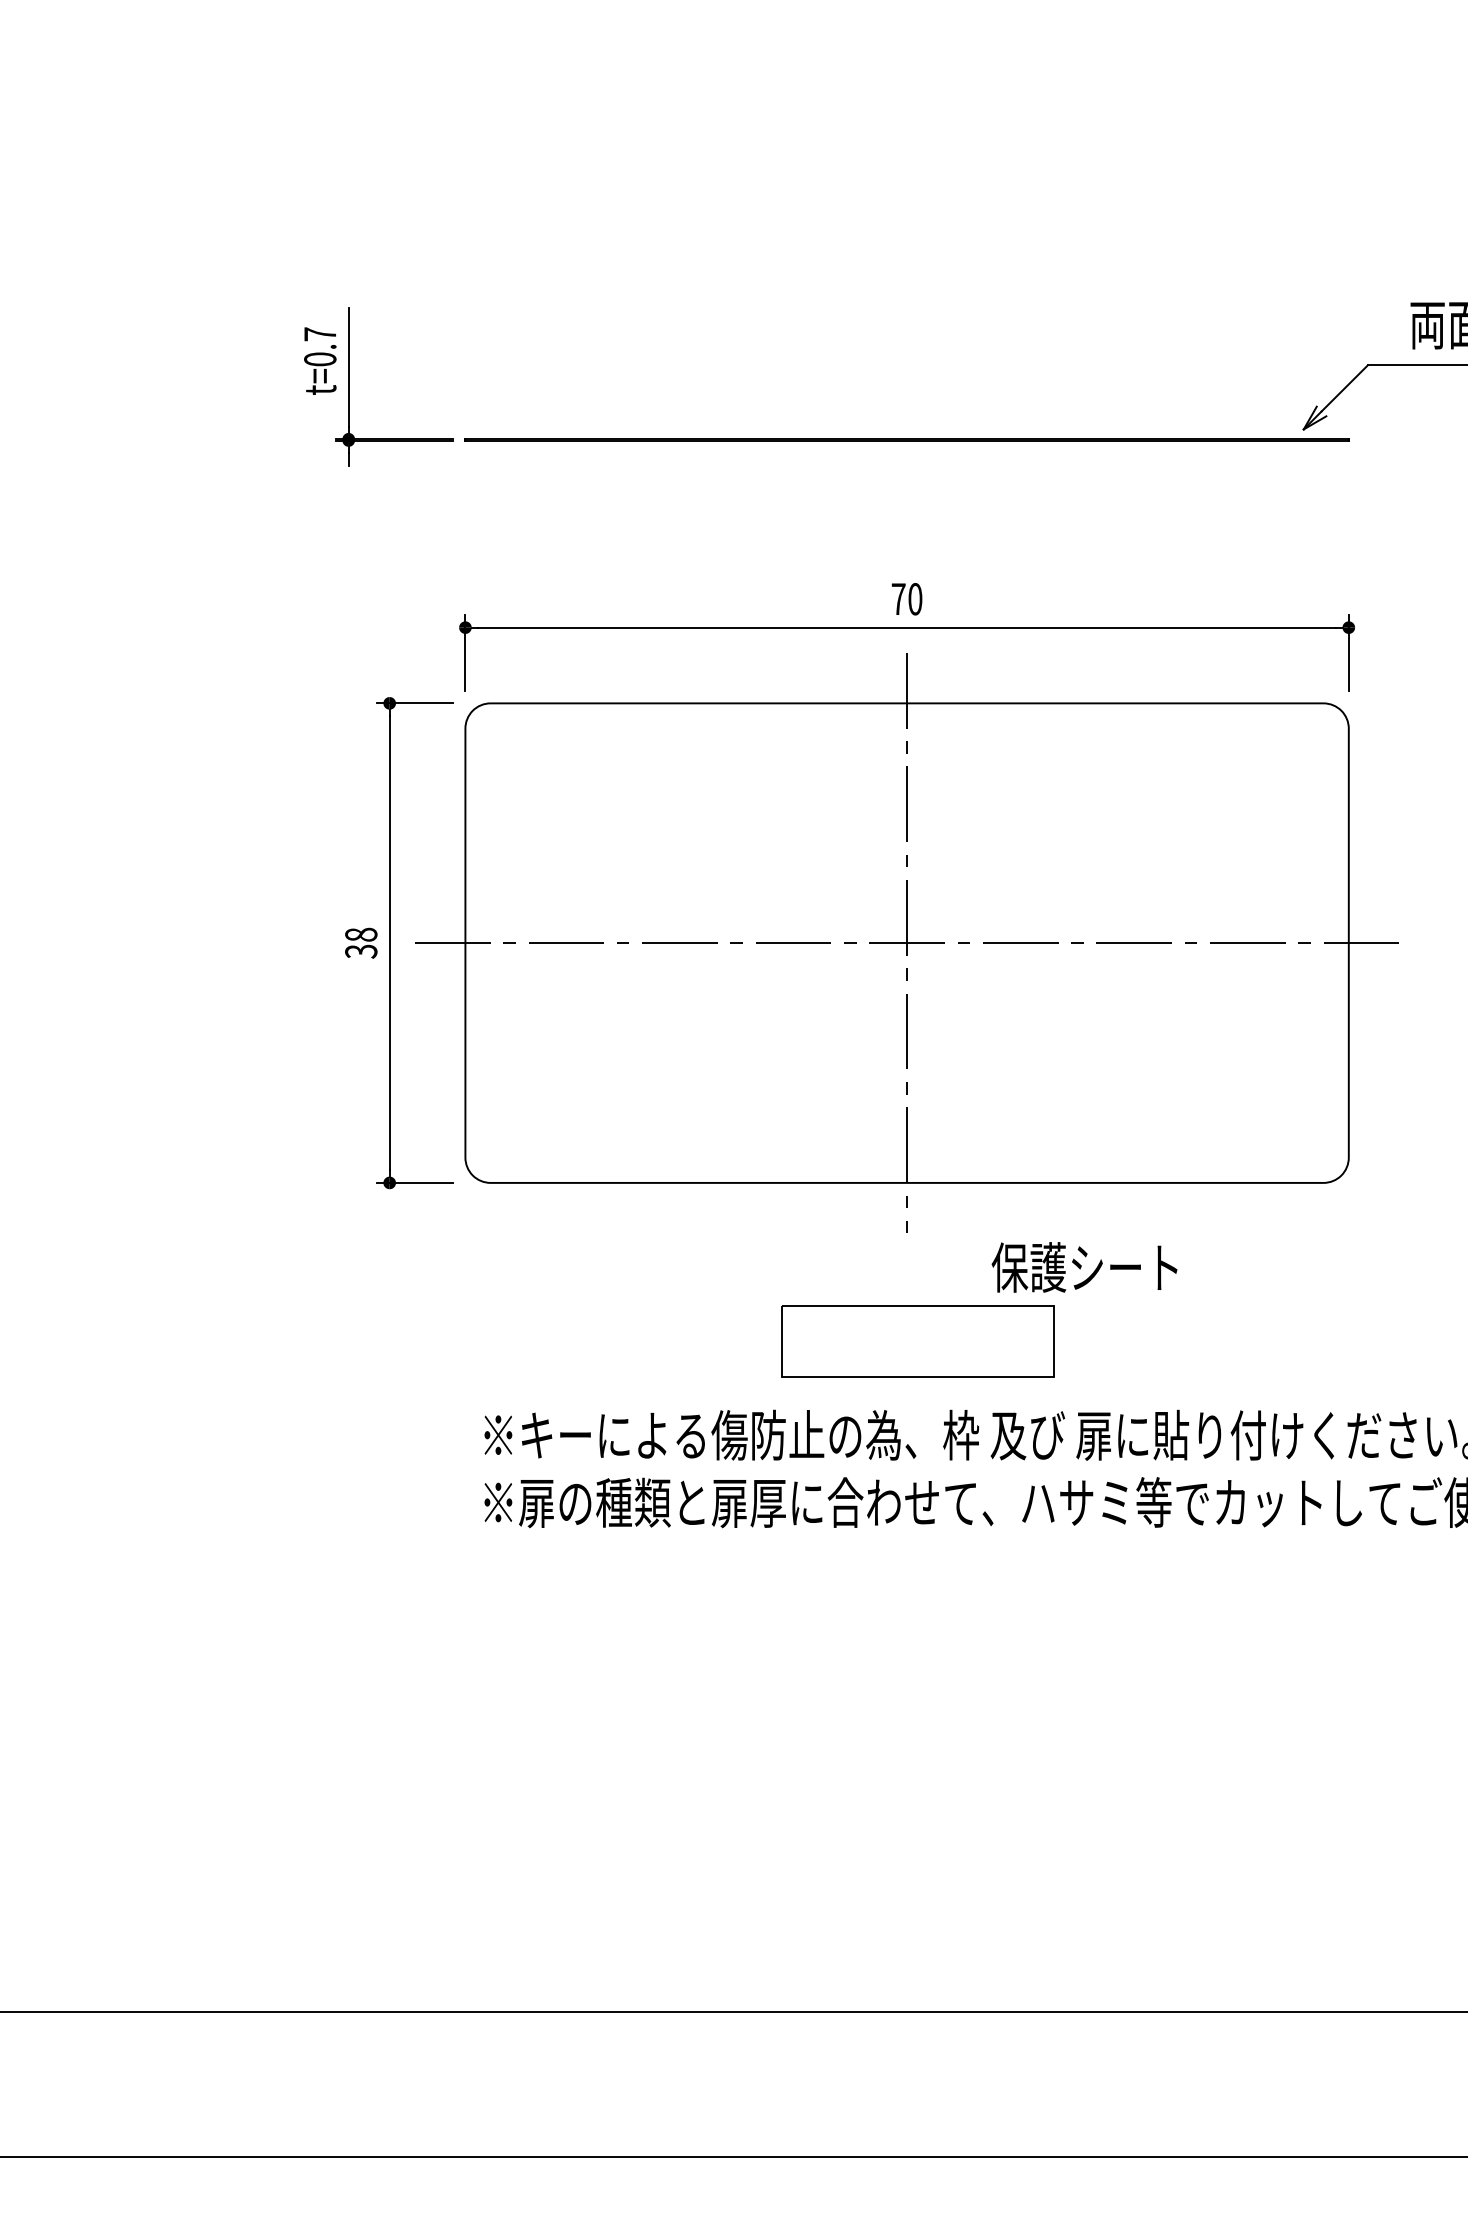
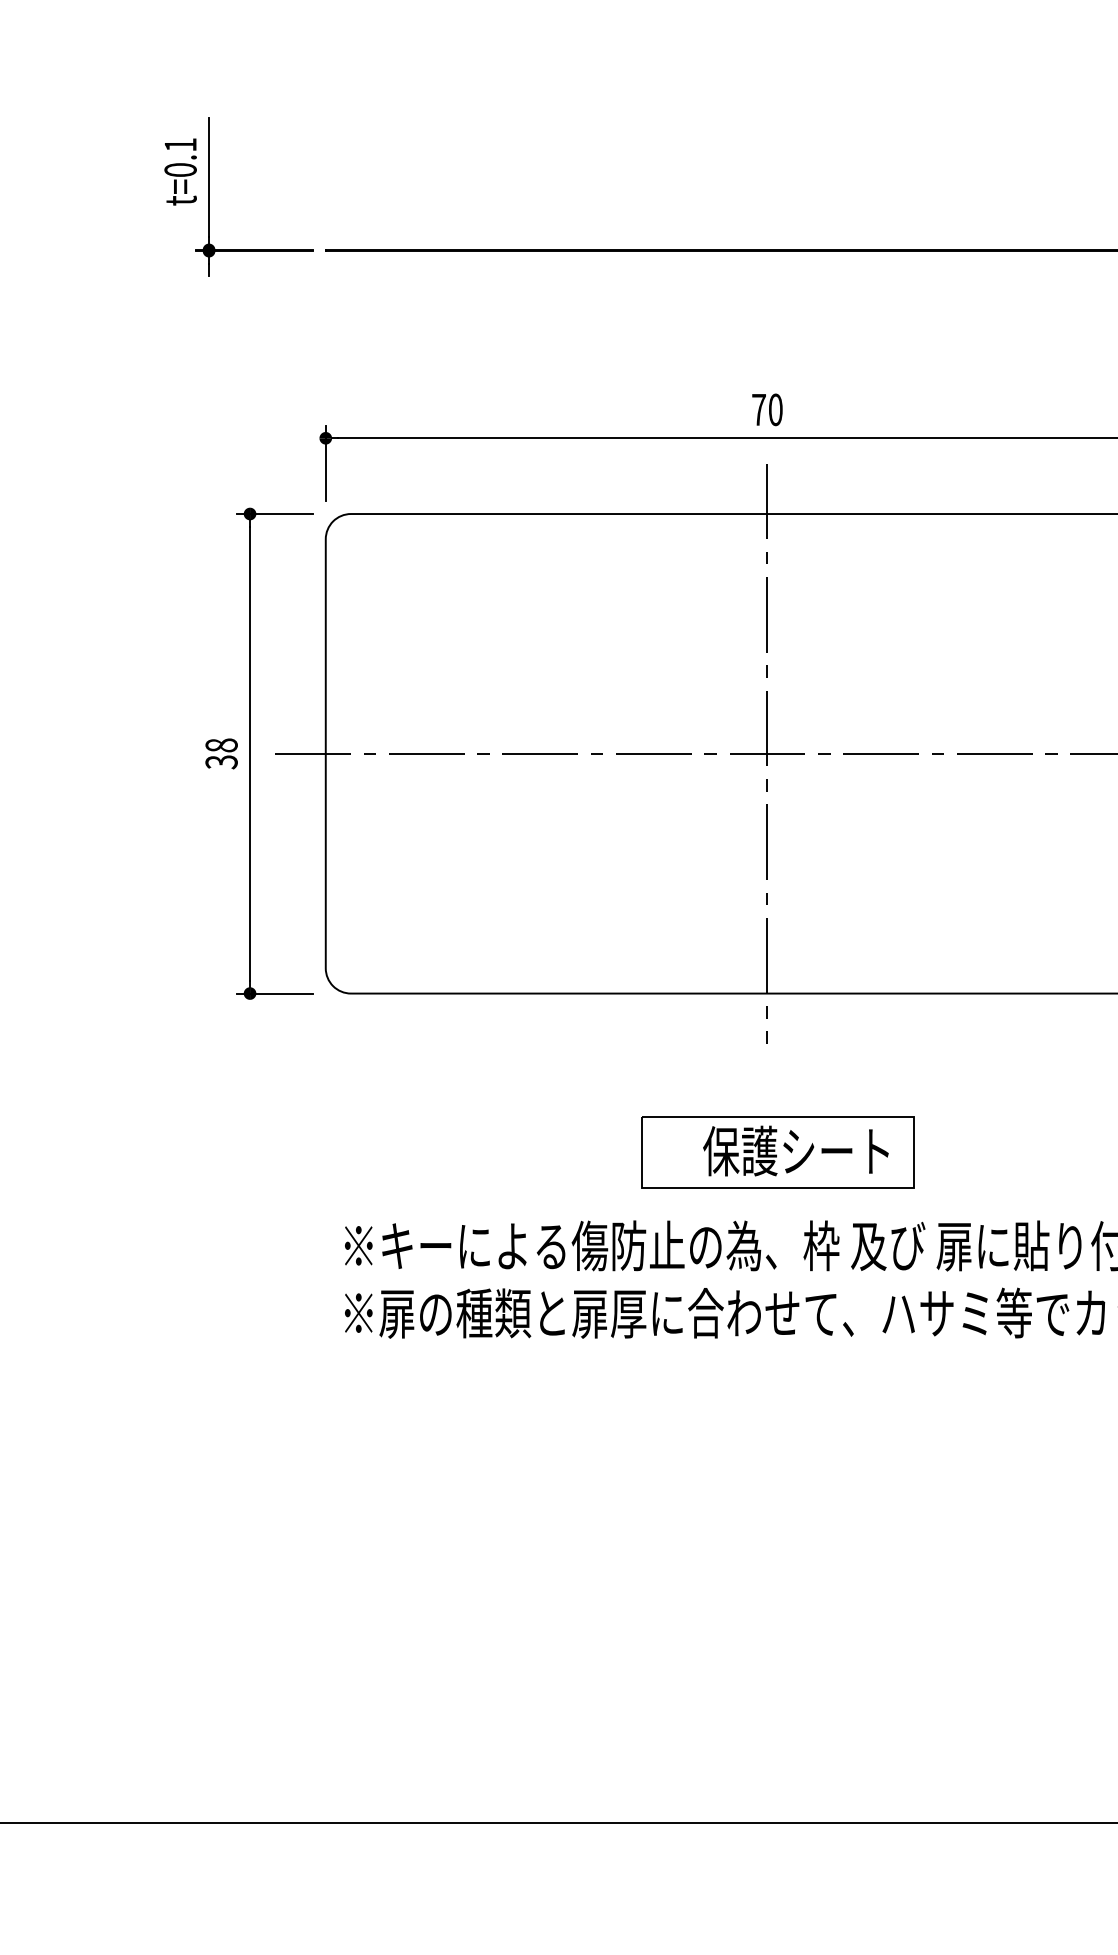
text: (320, 334) -> (180, 145), t=0.7 -> t=0.1
text: (1084, 1267) -> (795, 1151), moved

